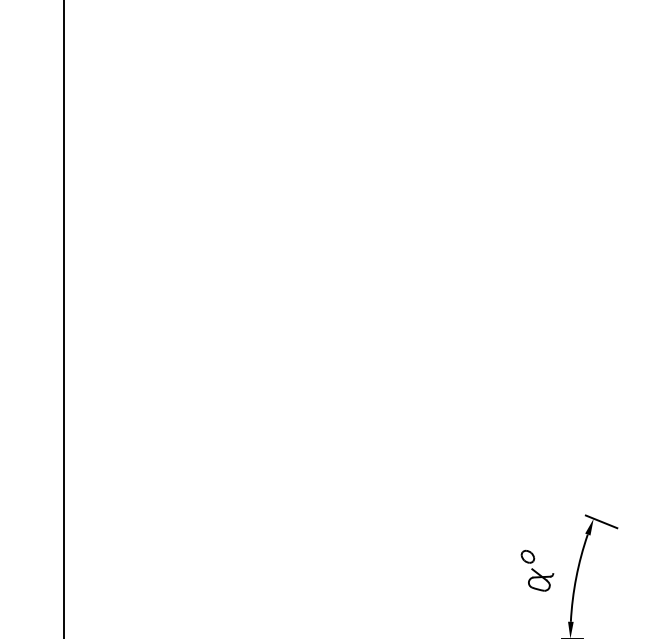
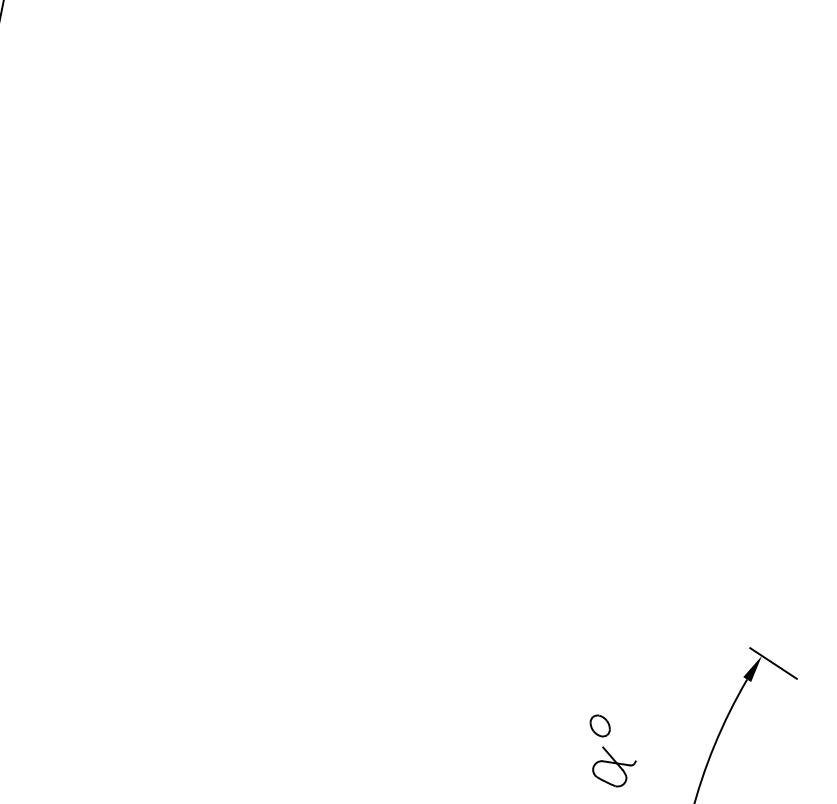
part: (537, 570) -> (611, 751), moved

